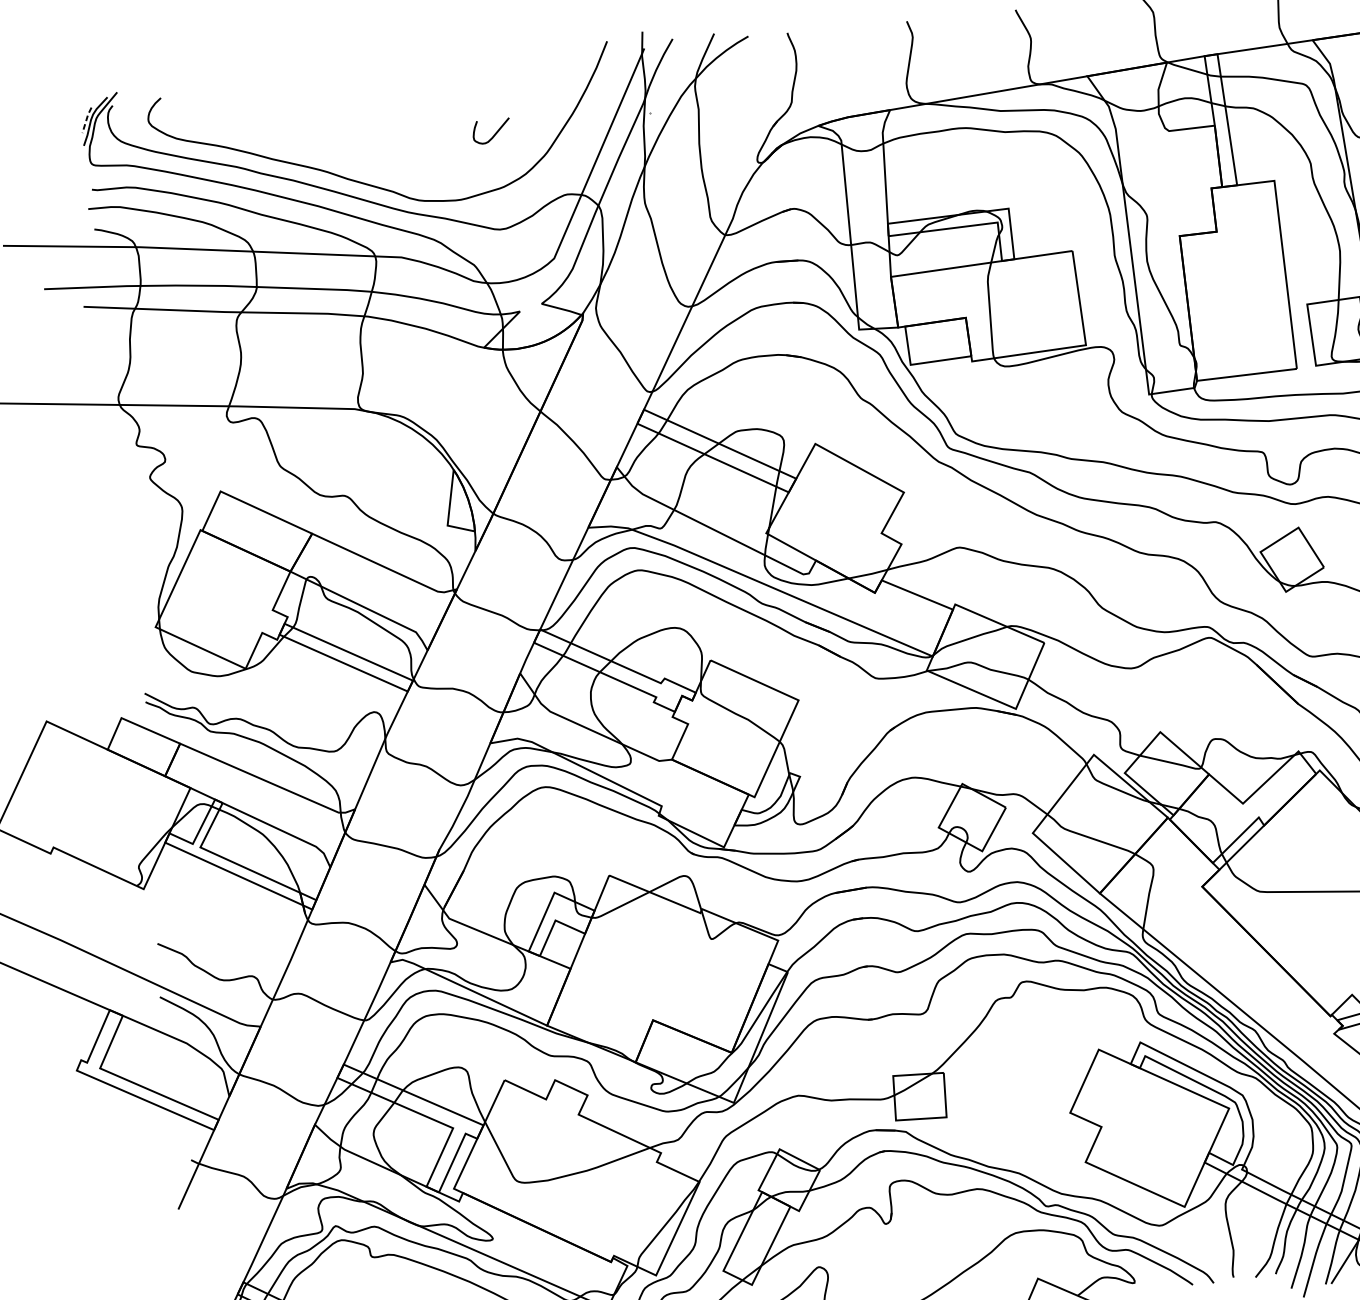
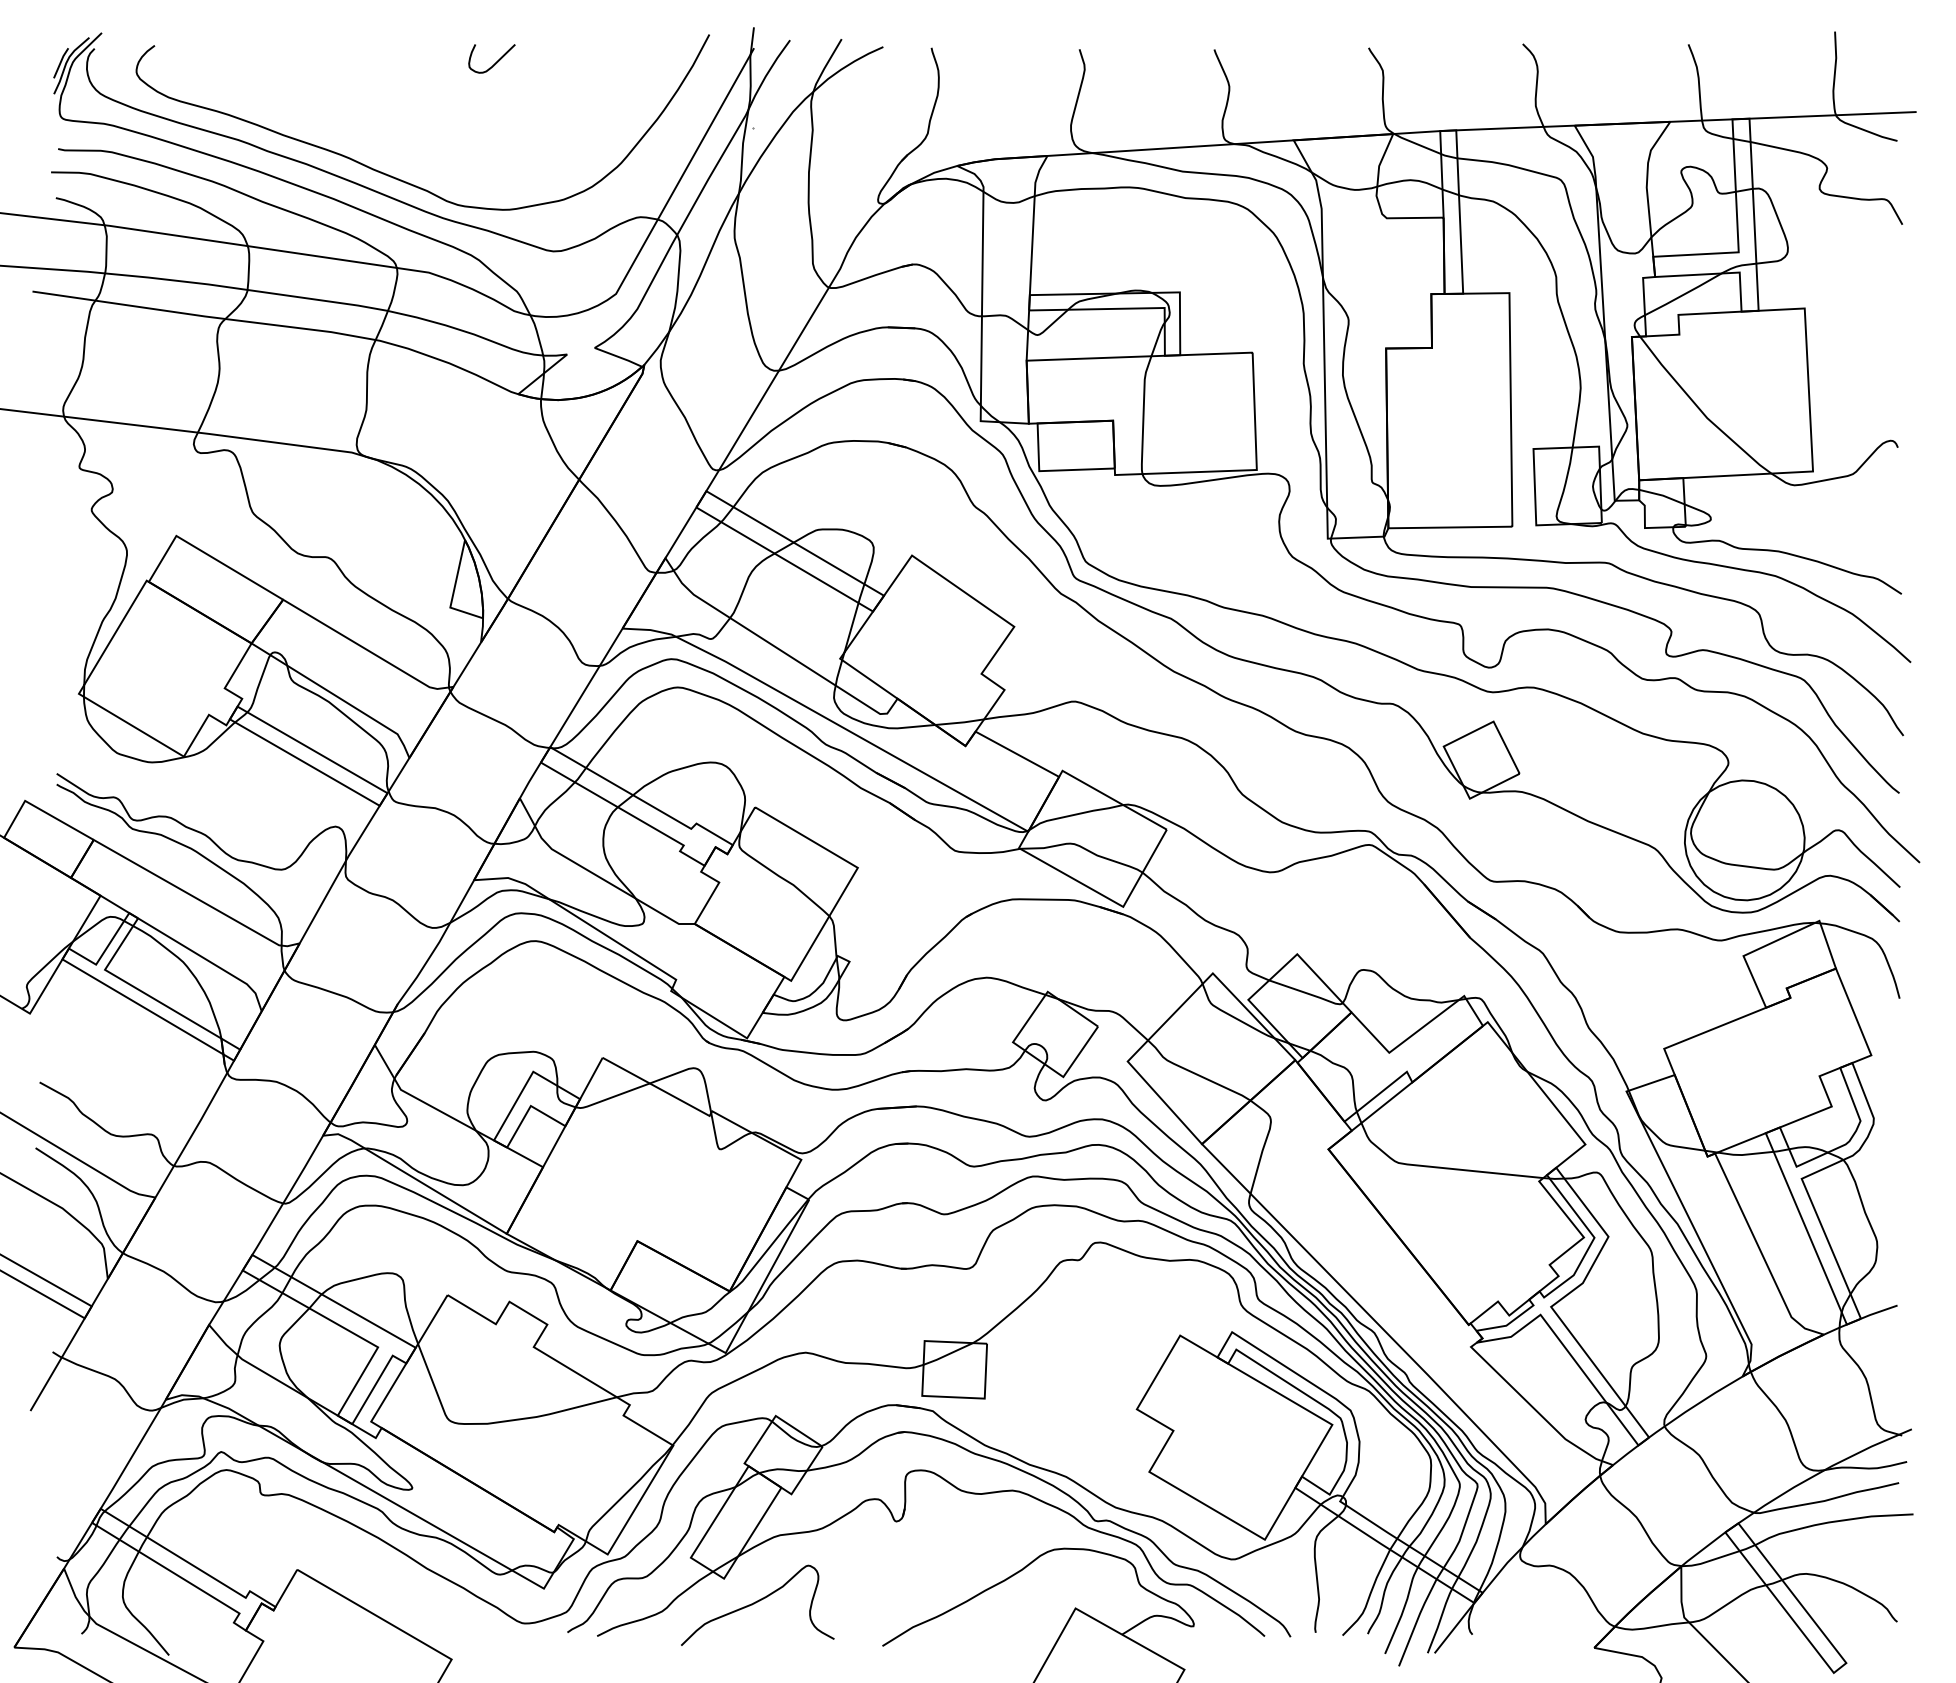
line: (86, 119) -> (60, 62), dashed -> solid
curve: (494, 134) -> (495, 62), moved

